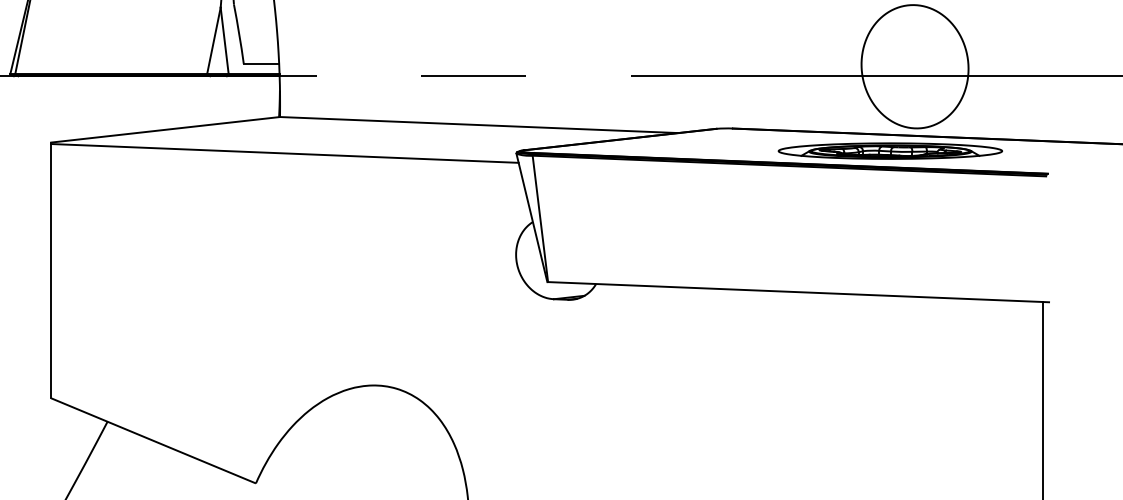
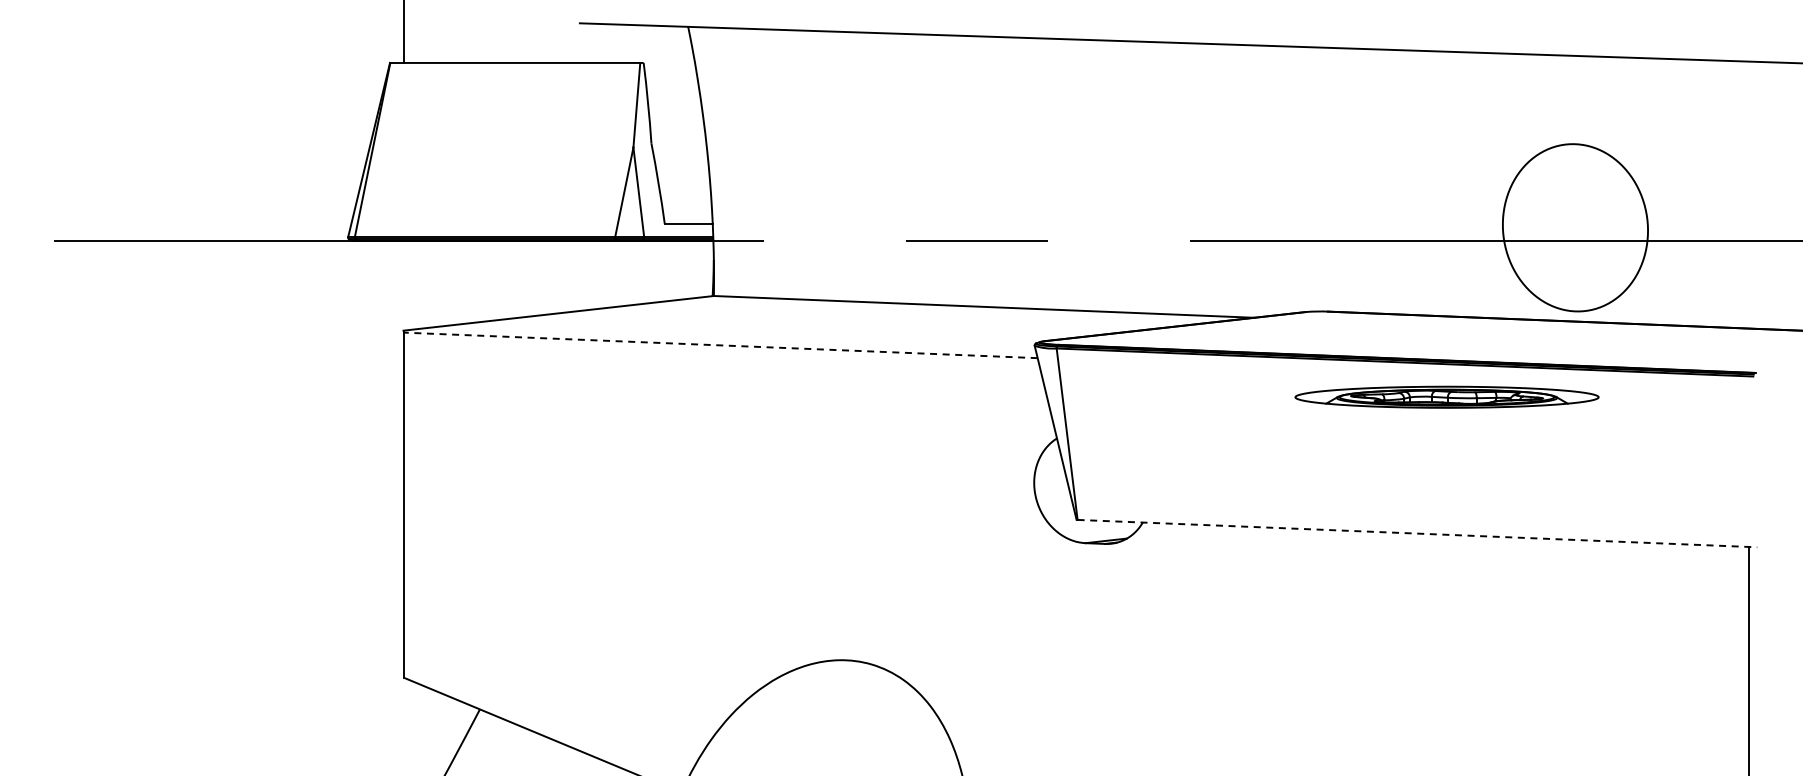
part: (890, 150) -> (1446, 396), moved
line: (284, 153) -> (720, 345), solid -> dashed
line: (798, 292) -> (1417, 533), solid -> dashed

